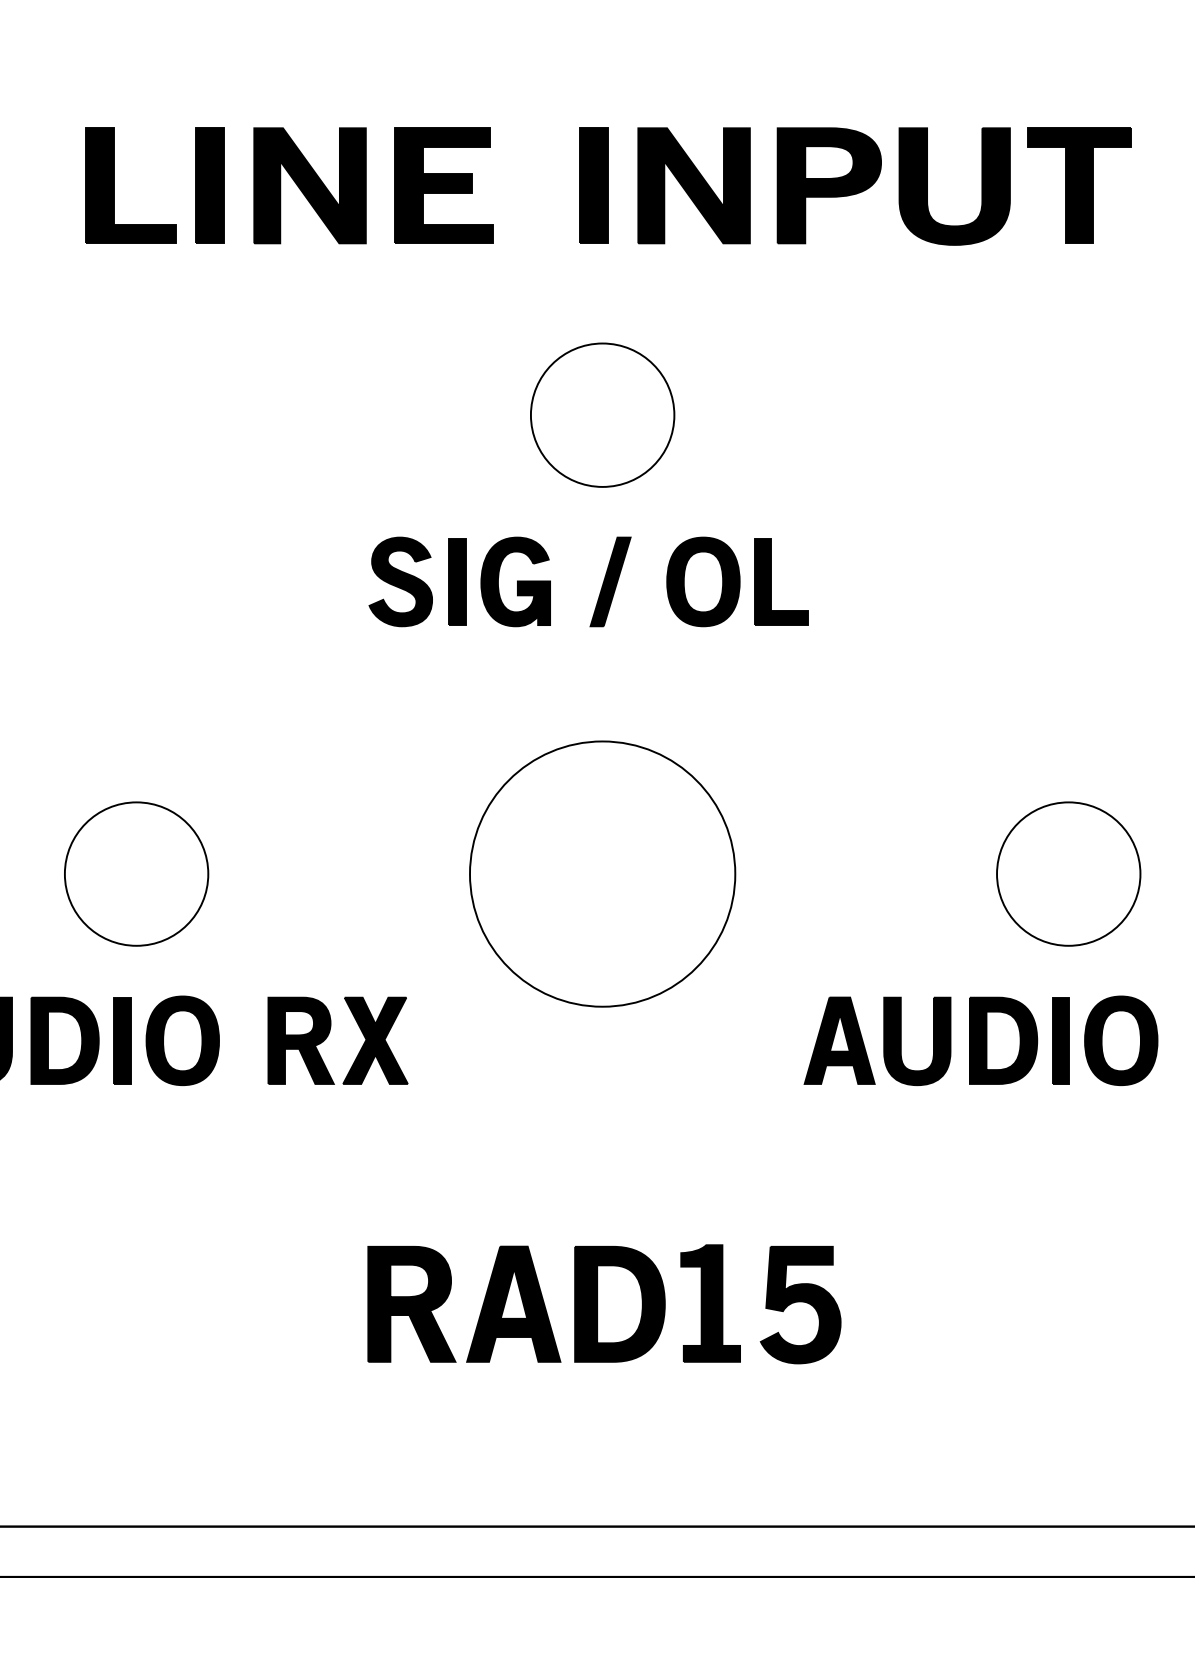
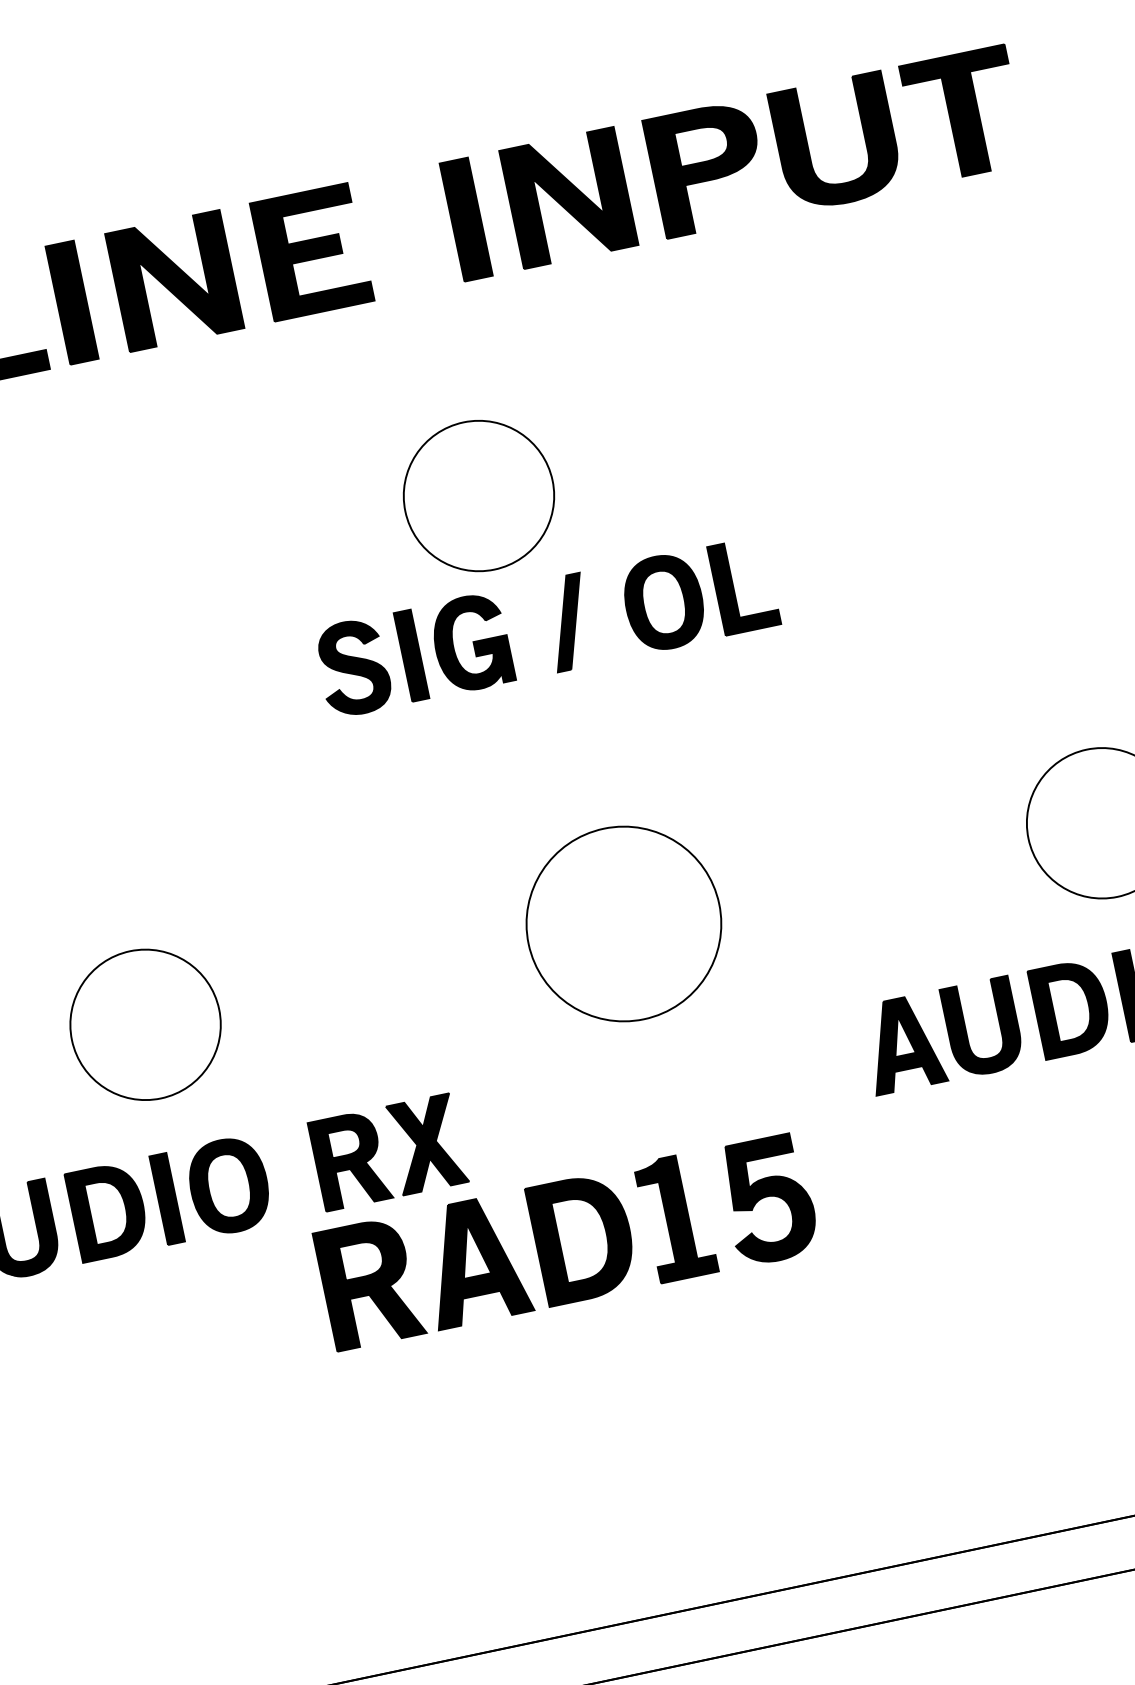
part: (602, 414) -> (478, 495), moved
part: (602, 873) -> (623, 923), size x0.7
part: (604, 1304) -> (567, 1241), moved

